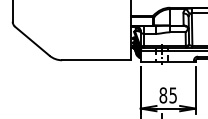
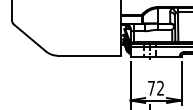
text: (167, 95) -> (155, 88), 85 -> 72

